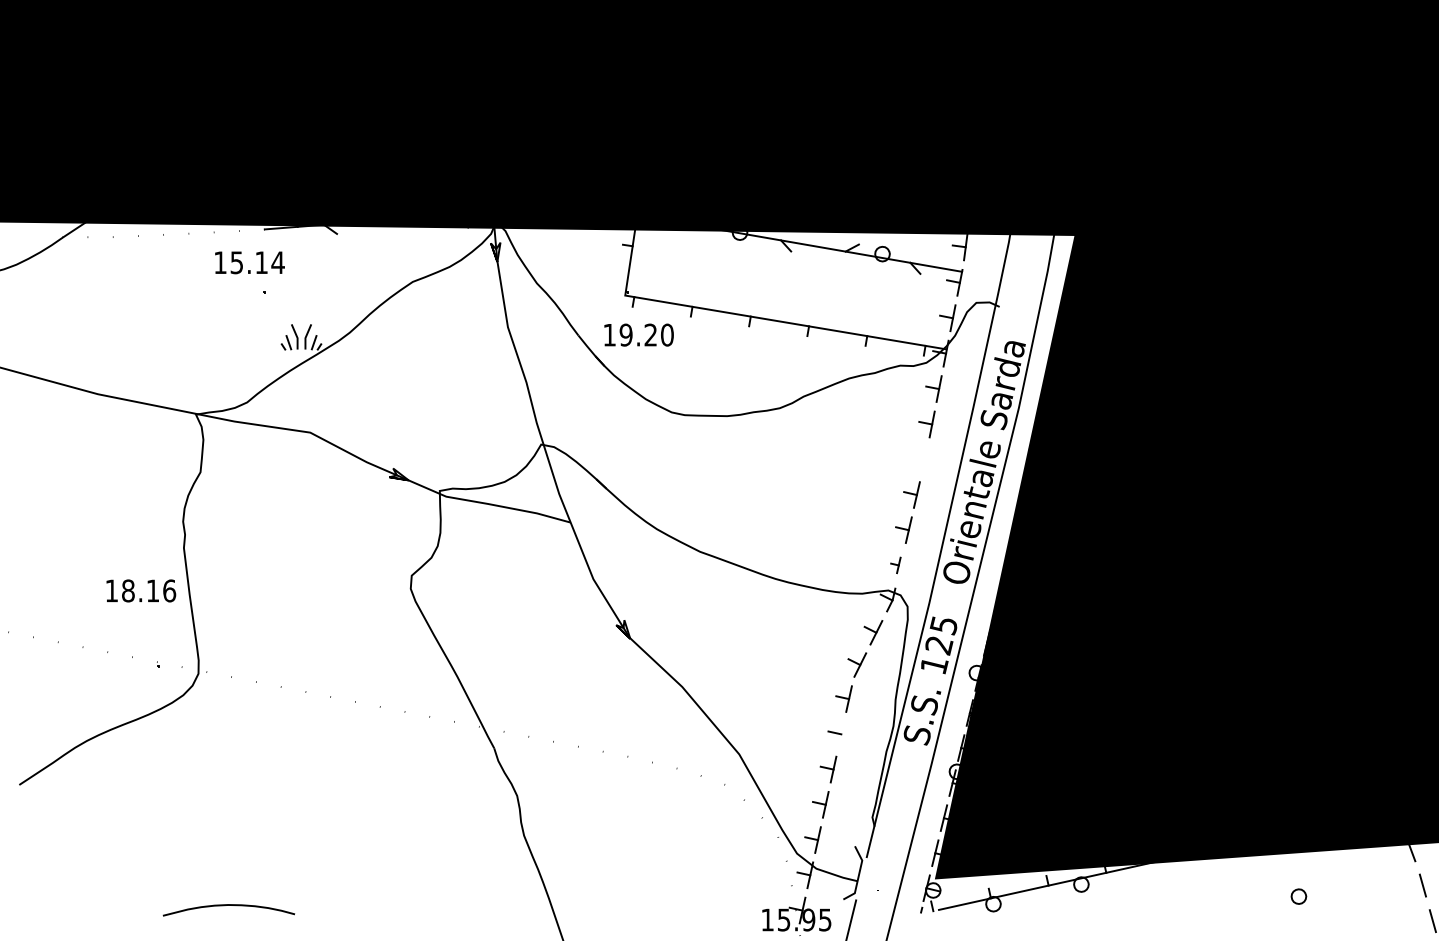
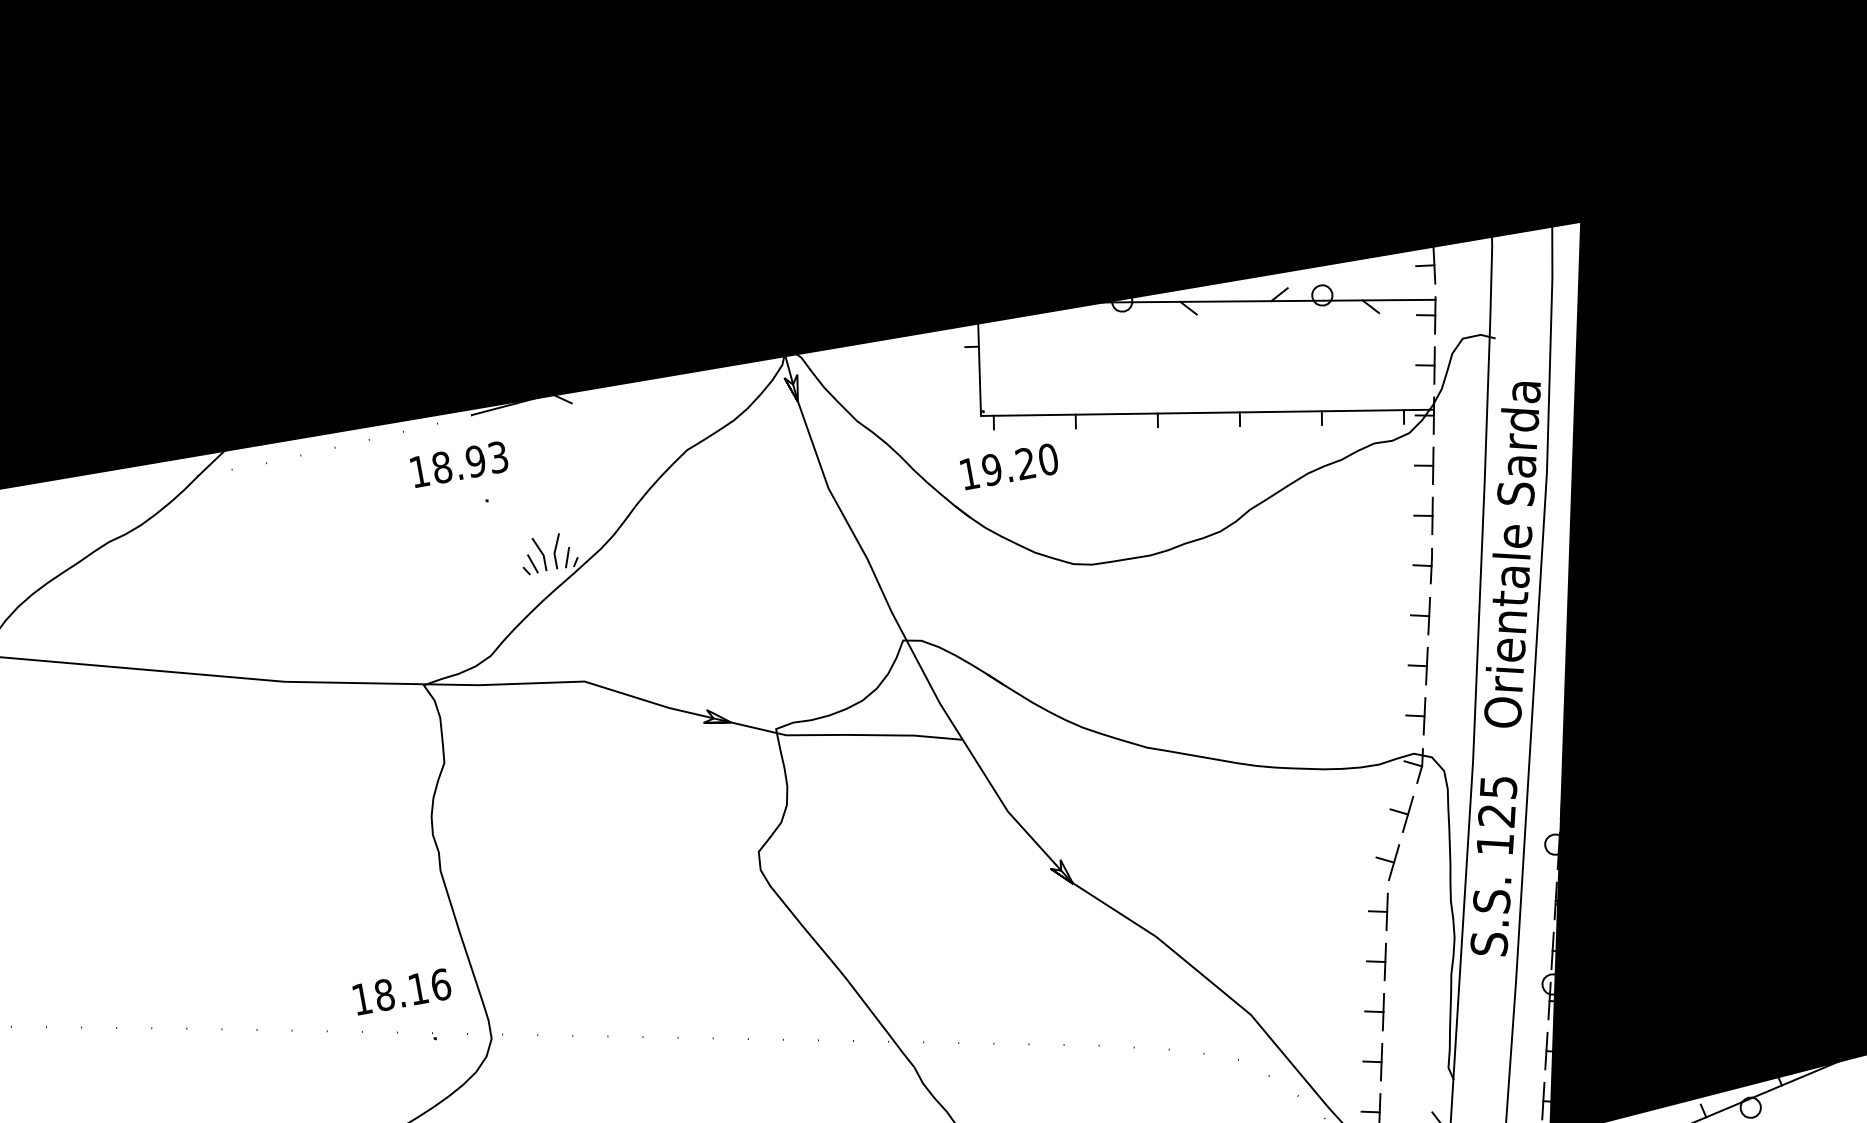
text: (257, 262) -> (470, 462), 15.14 -> 18.93
part: (919, 459) -> (1423, 566), added
part: (895, 565) -> (1417, 717), size x1.67
text: (141, 590) -> (402, 991), moved
line: (841, 734) -> (1385, 962), added

